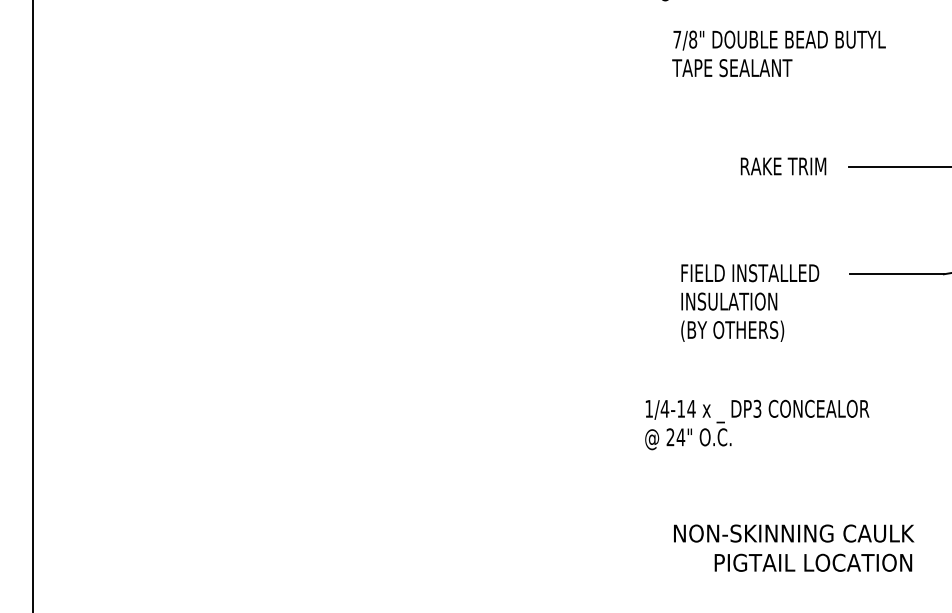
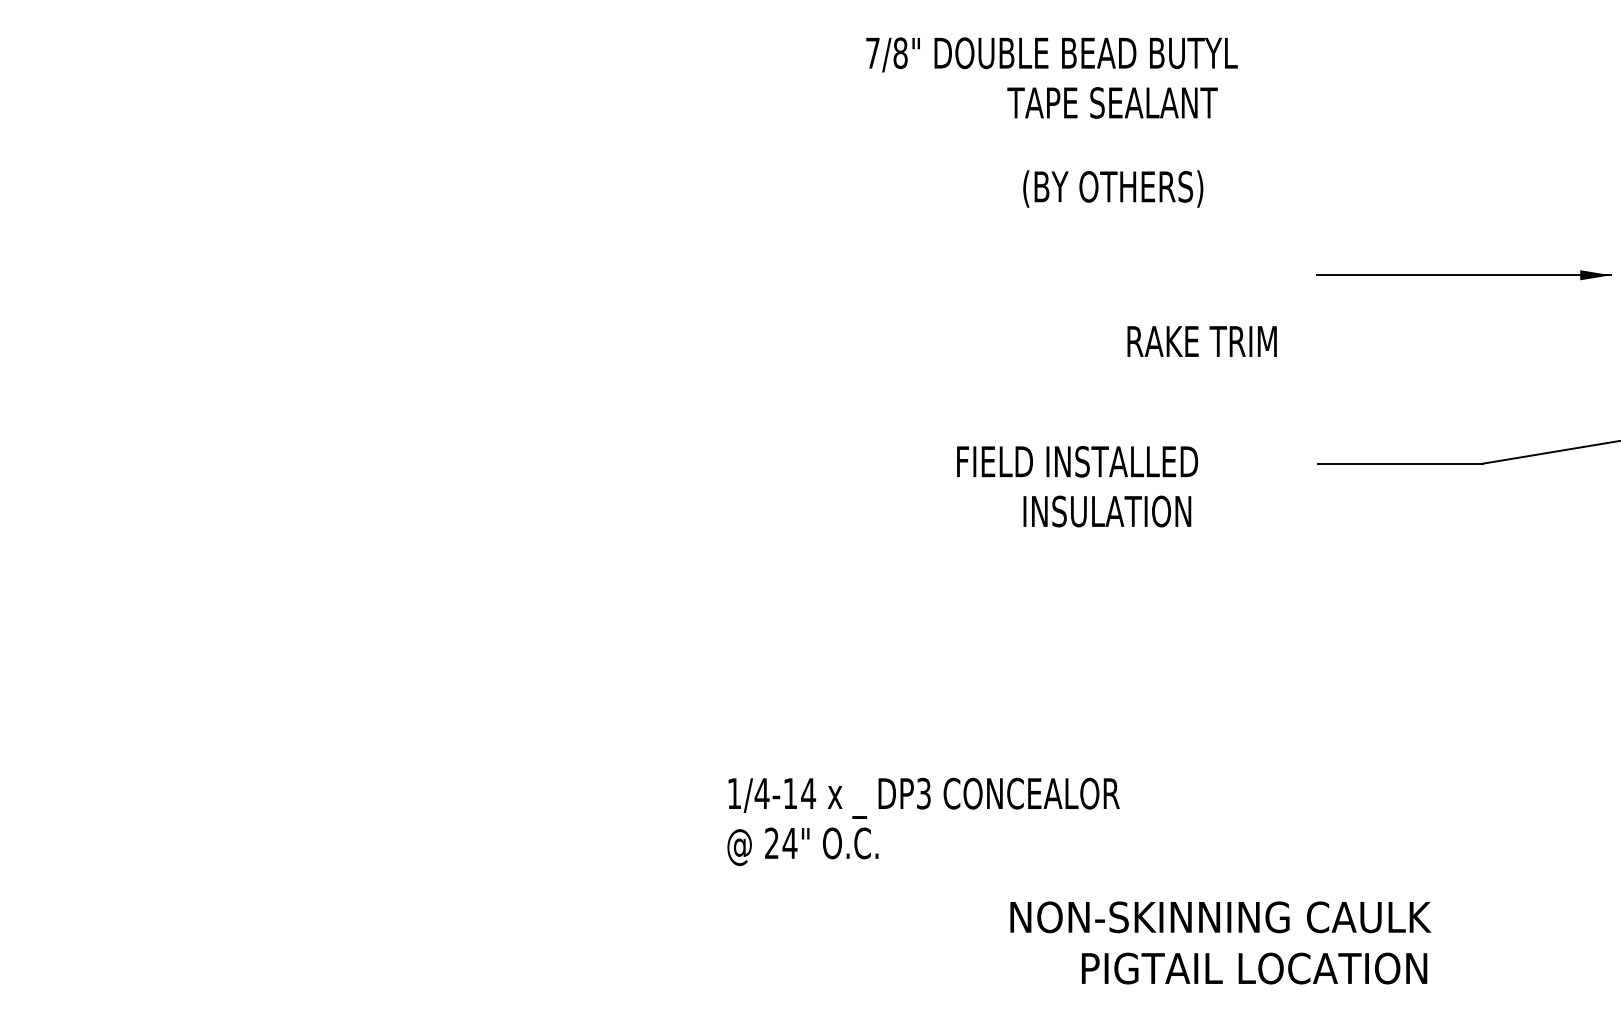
text: (779, 40) -> (1051, 54), moved
text: (783, 166) -> (1202, 341), moved
text: (750, 273) -> (1077, 462), moved
text: (732, 330) -> (1112, 187), moved
text: (757, 424) -> (923, 820), moved

